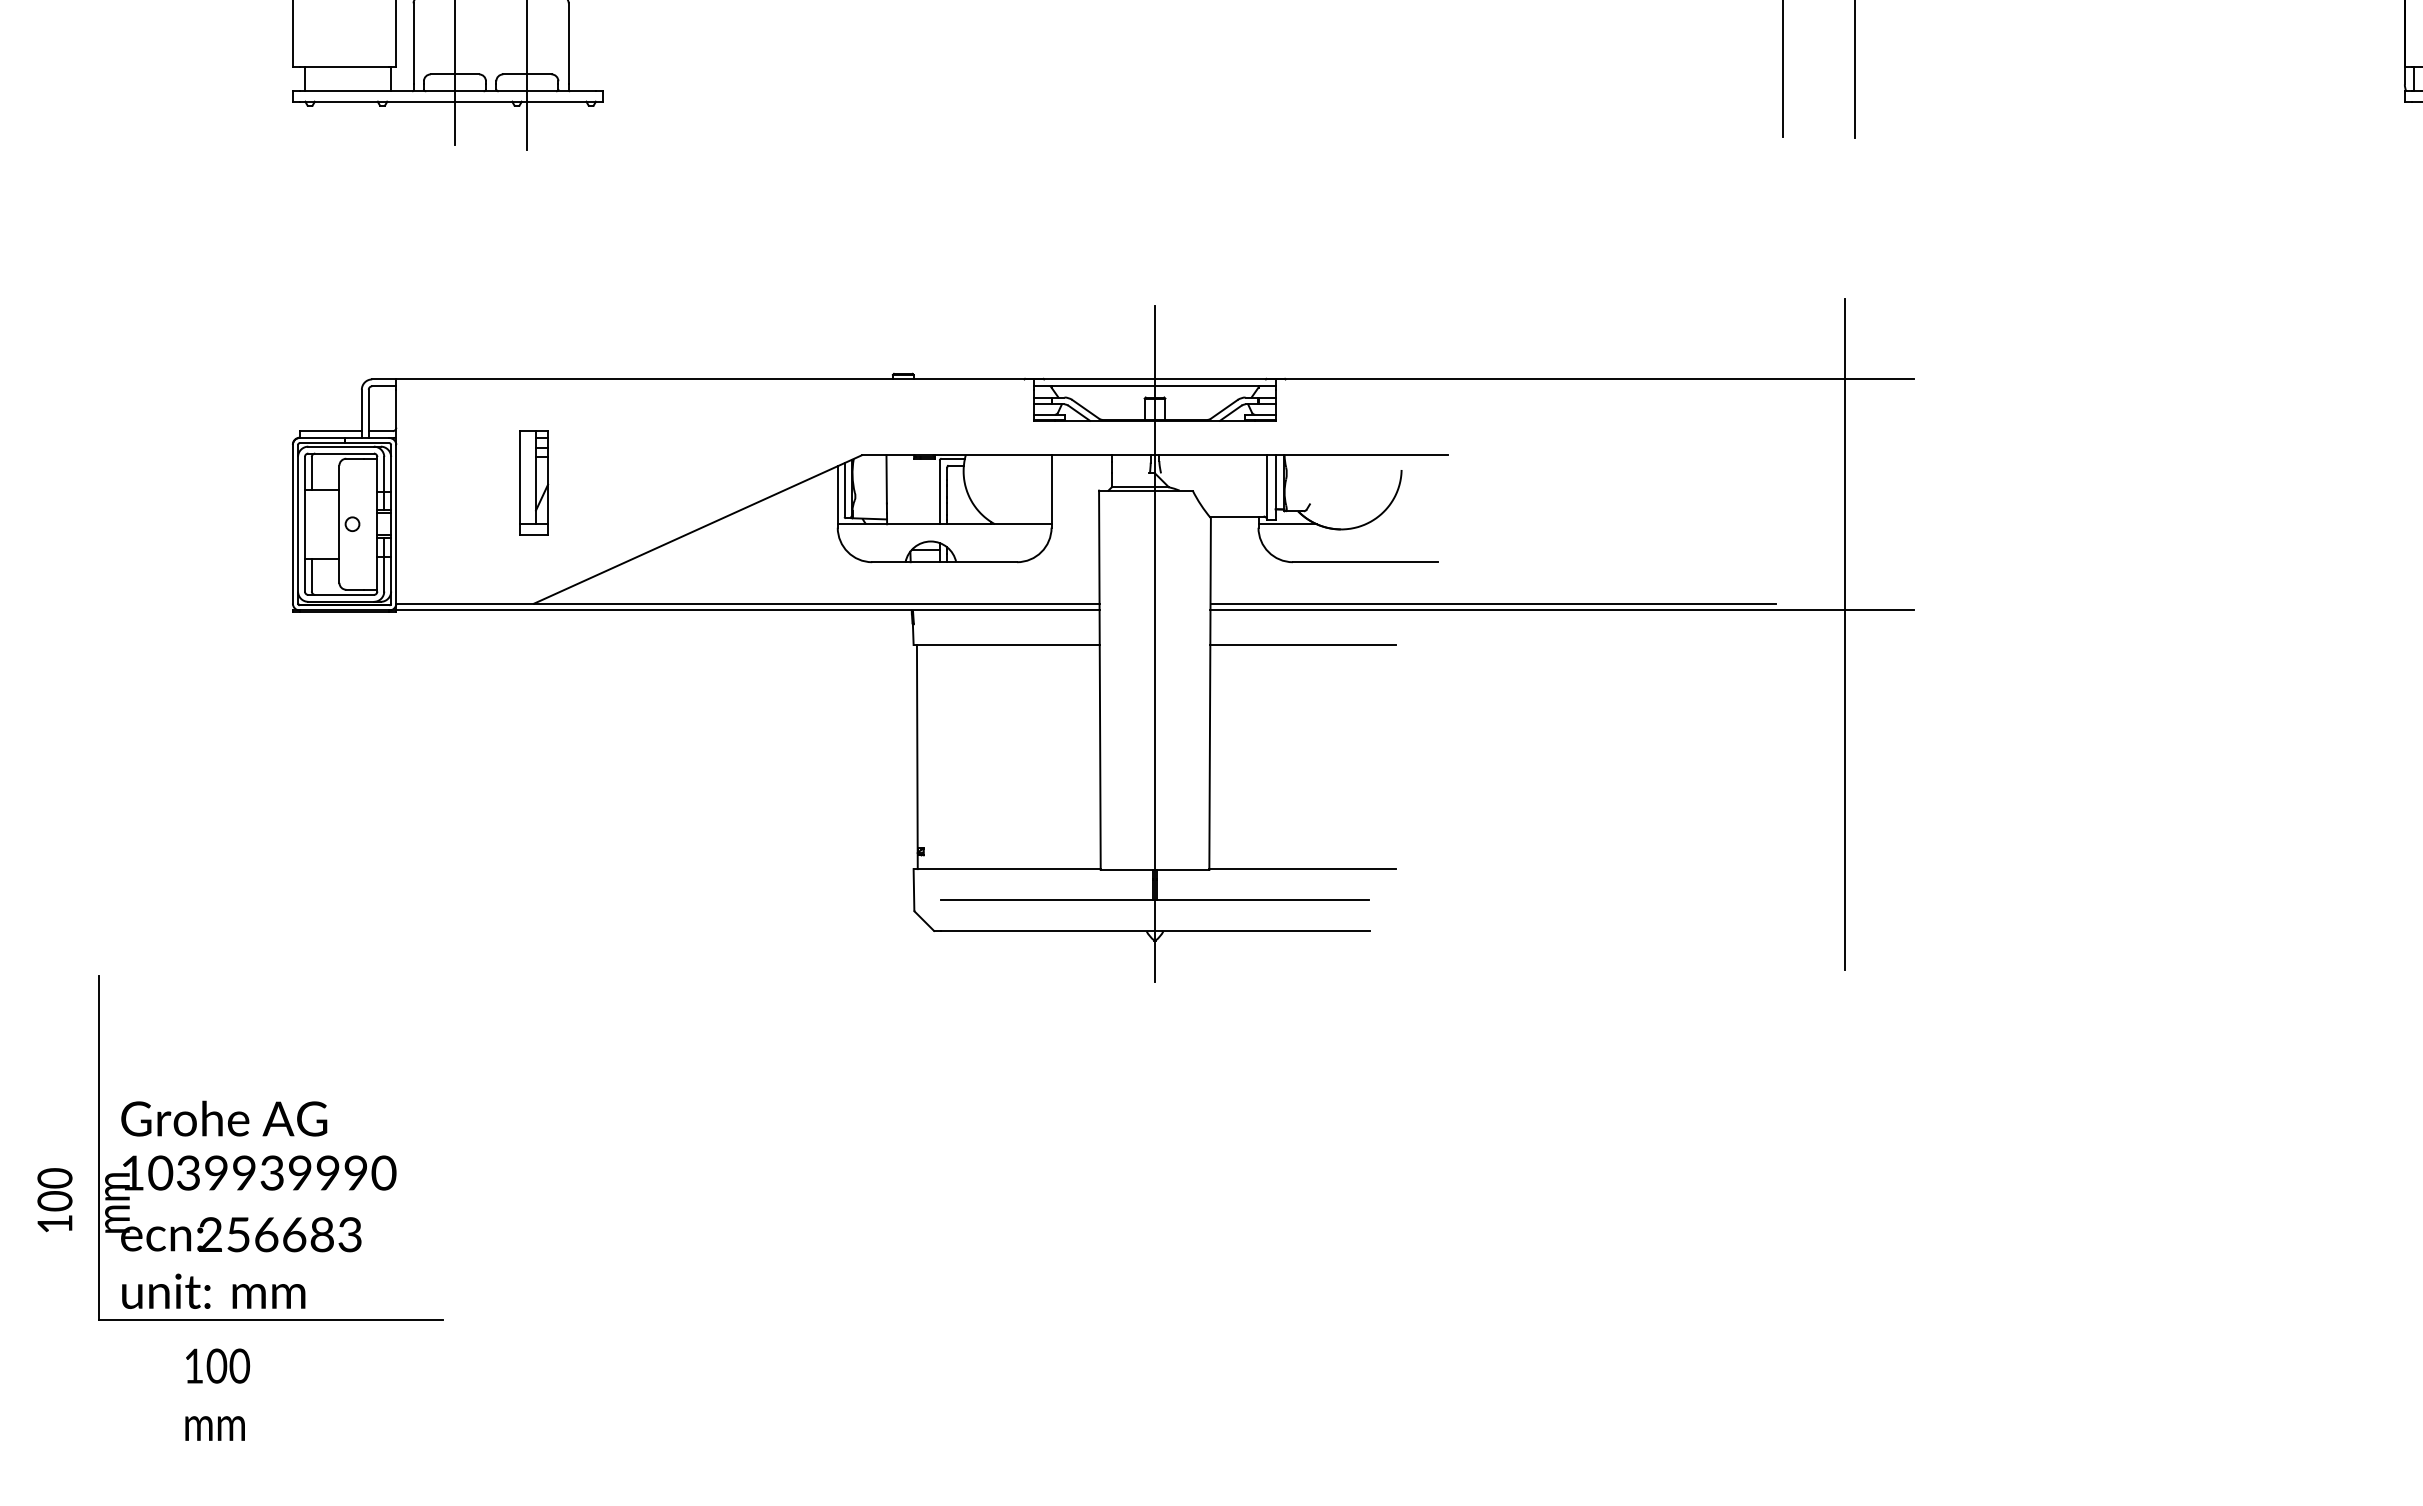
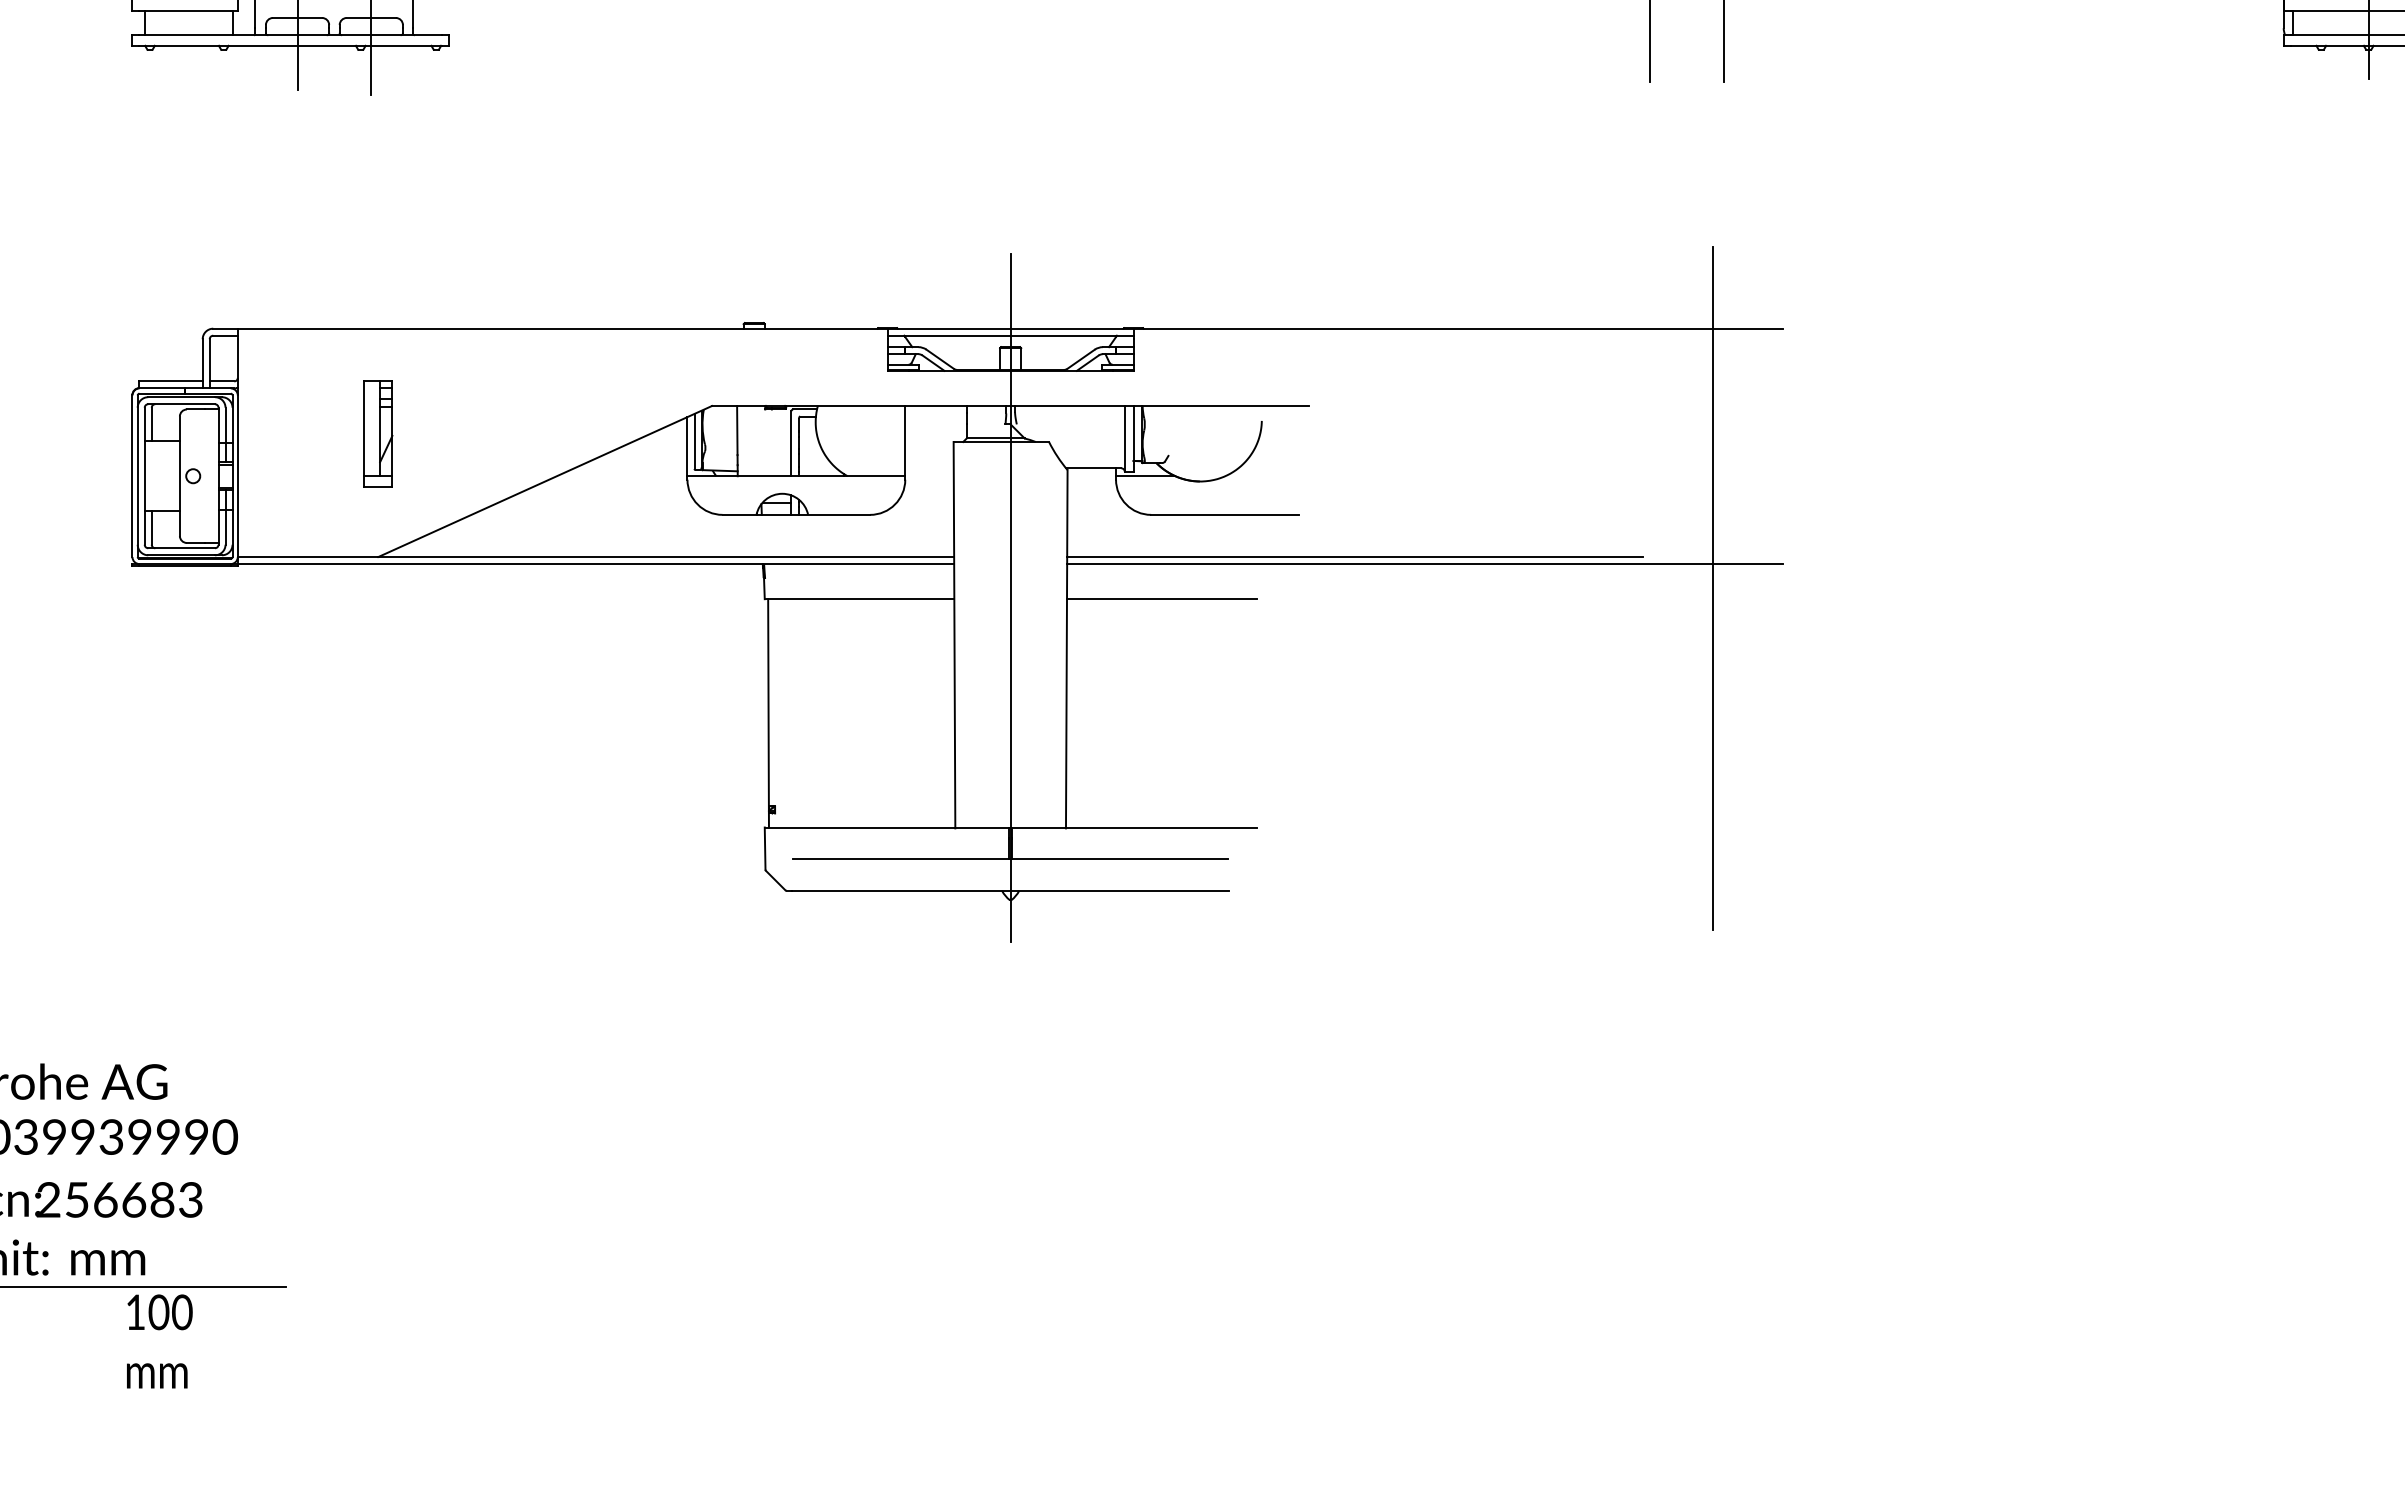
text: (217, 1394) -> (159, 1341), moved

